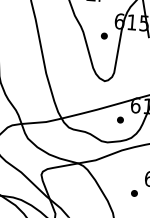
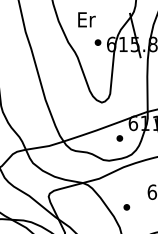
part: (103, 35) -> (97, 42), moved
part: (134, 193) -> (126, 207), moved

